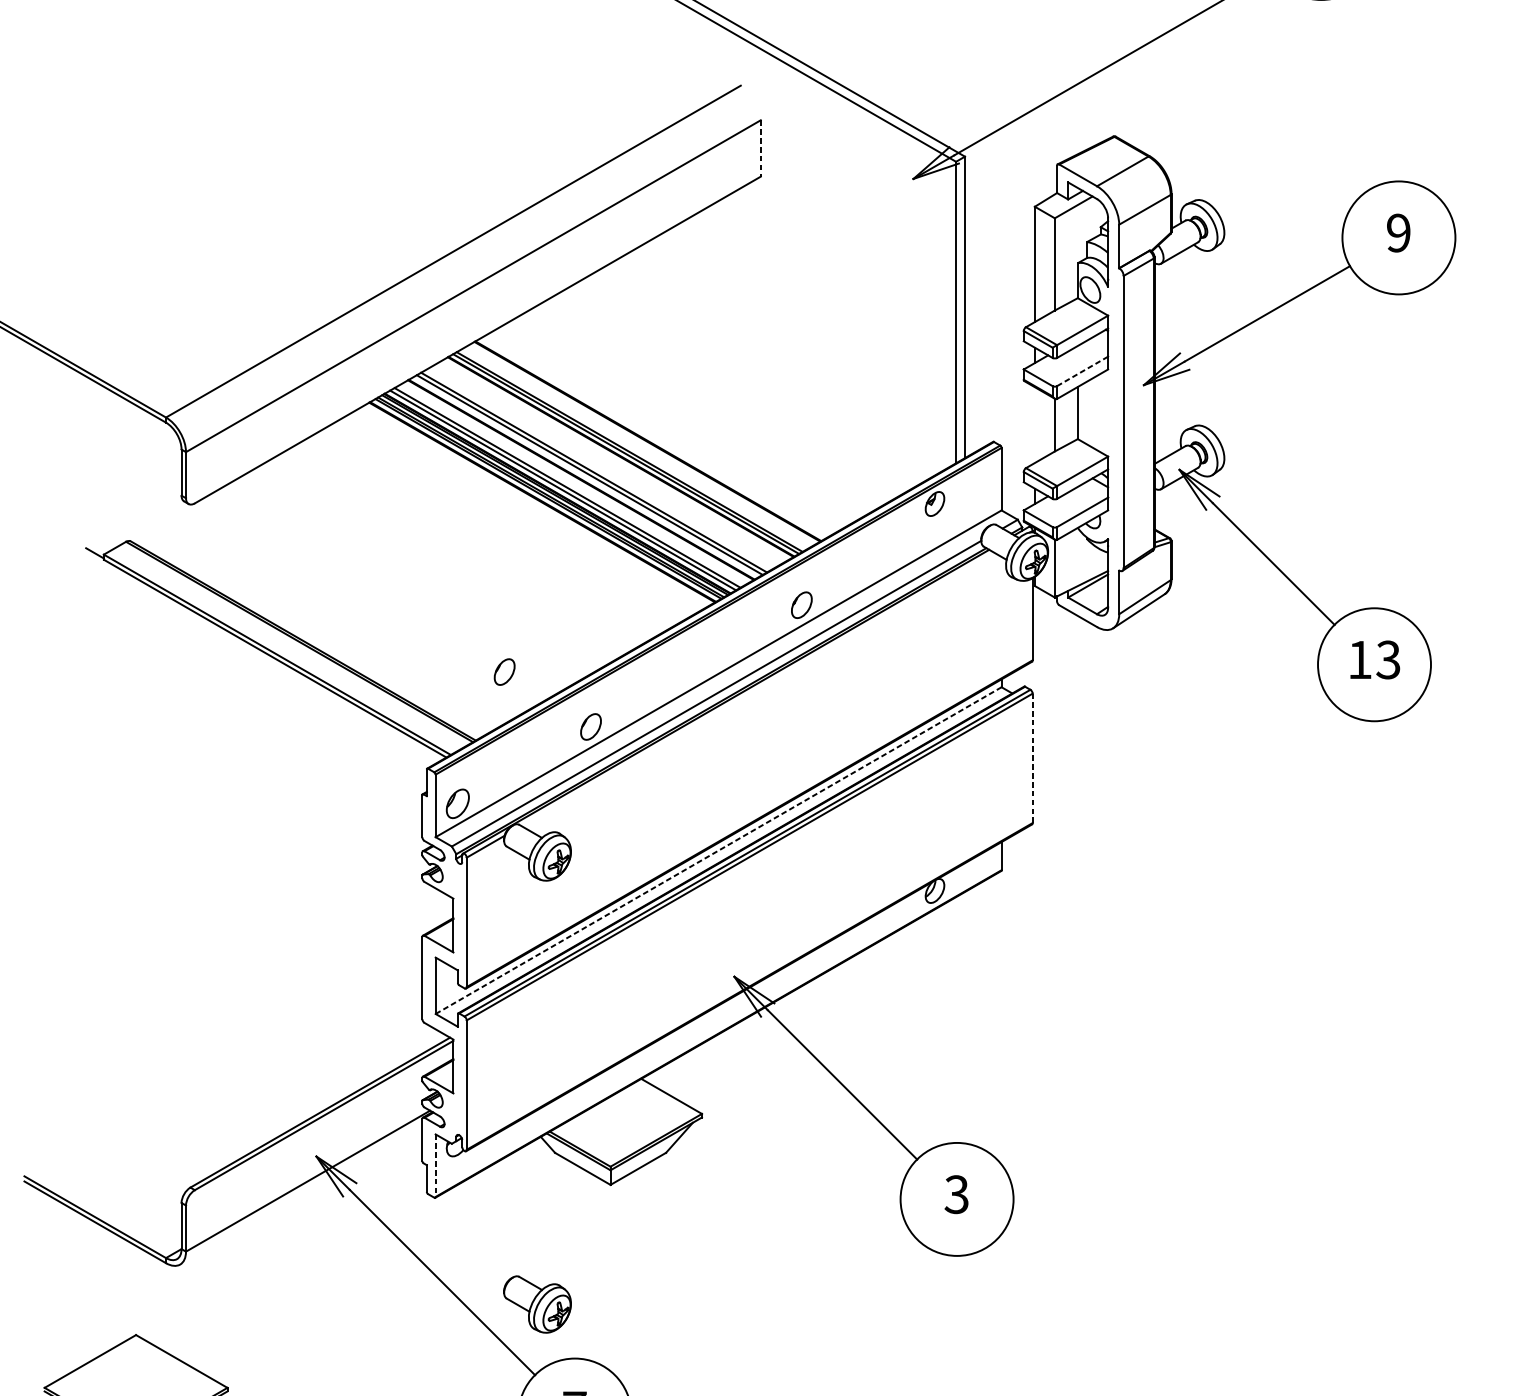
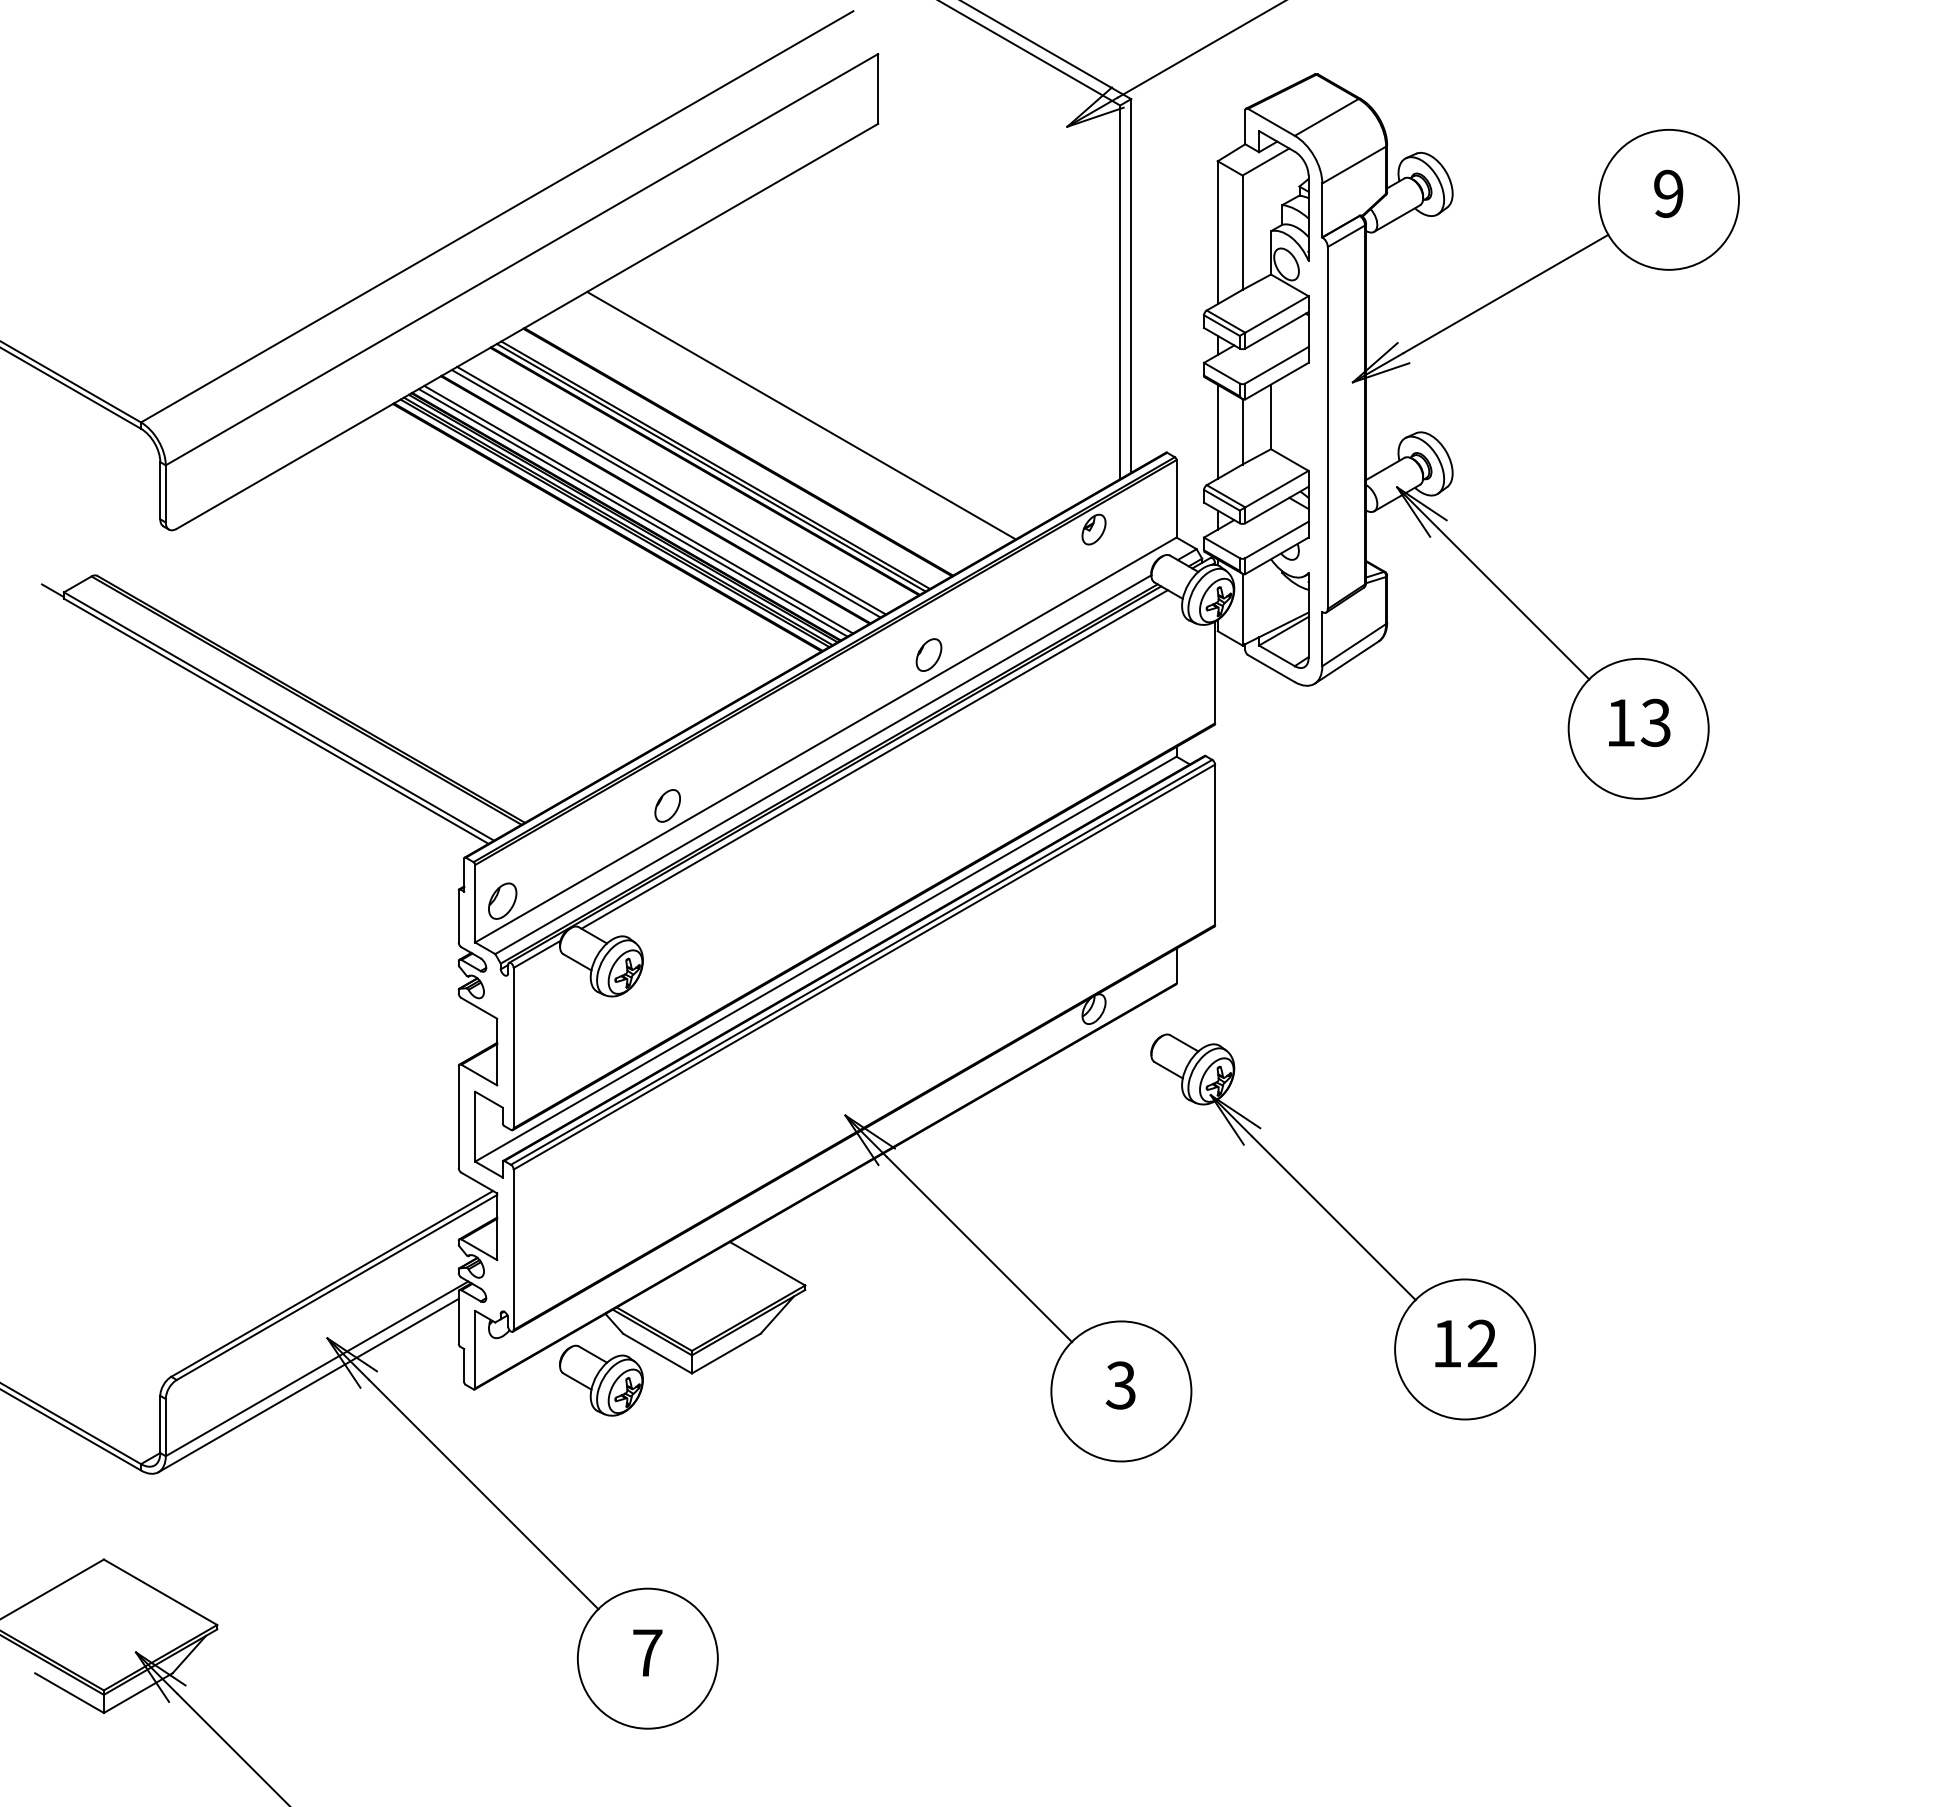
line: (761, 148) -> (878, 88), dashed -> solid
line: (1082, 371) -> (1276, 365), dashed -> solid
line: (698, 411) -> (801, 415), added
line: (1034, 424) -> (1217, 431), added
part: (504, 671) -> (560, 737), removed
line: (757, 689) -> (874, 759), added
line: (1033, 758) -> (1215, 844), dashed -> solid
line: (718, 850) -> (825, 959), dashed -> solid
part: (1135, 1066) -> (1342, 1226), added
line: (435, 1165) -> (475, 1349), dashed -> solid
line: (301, 1194) -> (308, 1385), added
part: (537, 1304) -> (601, 1380), moved

